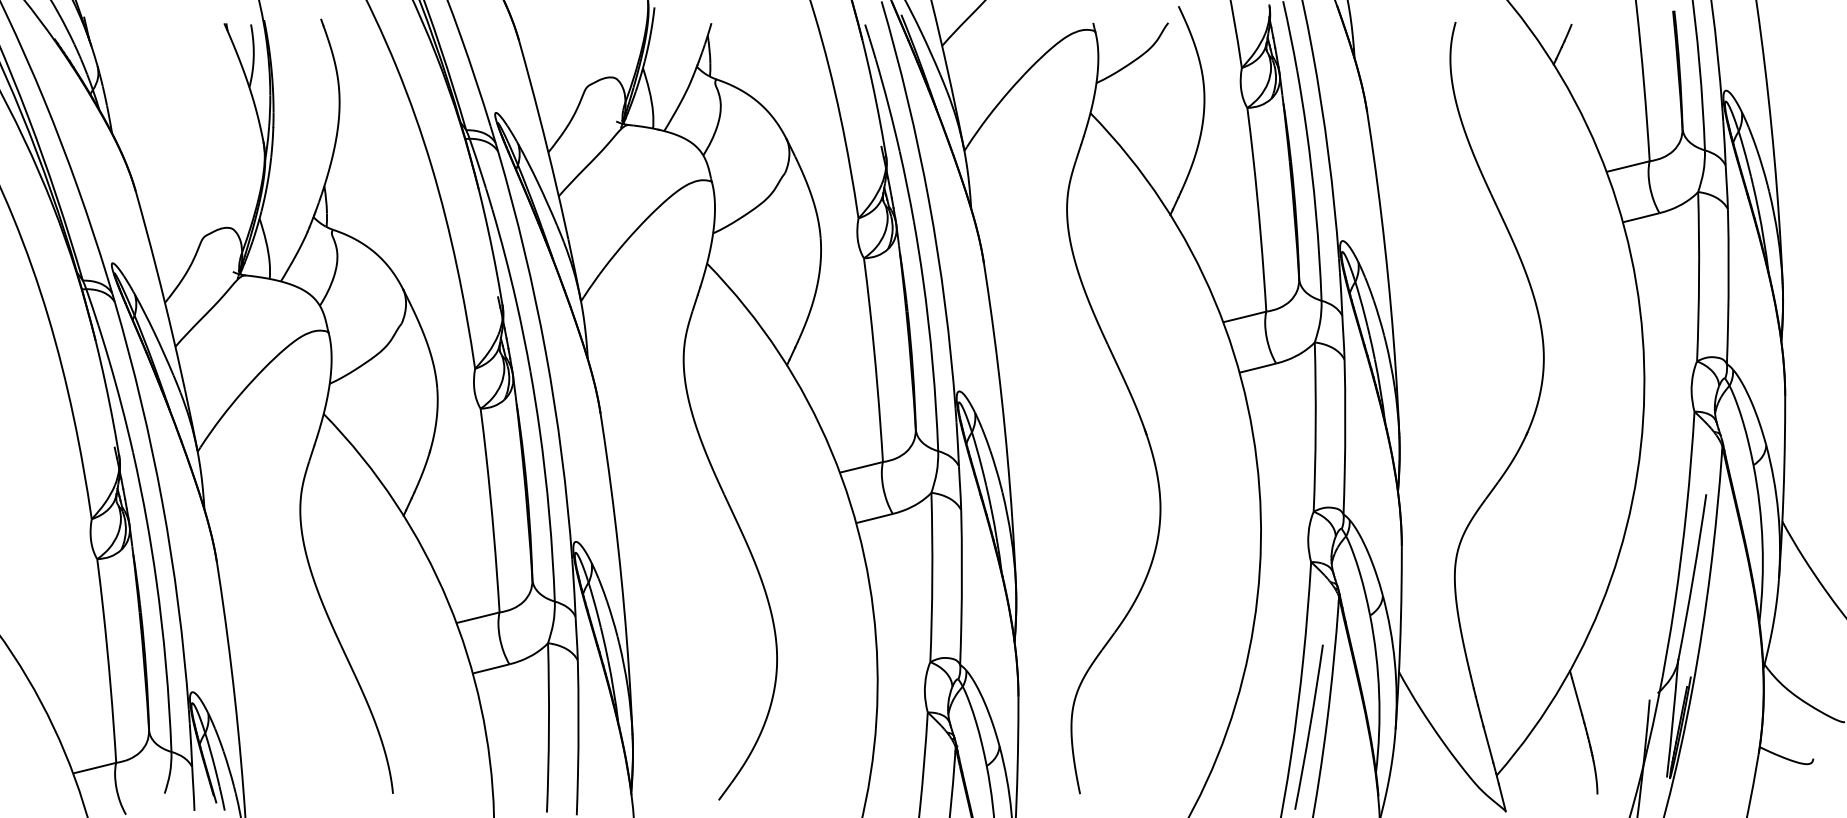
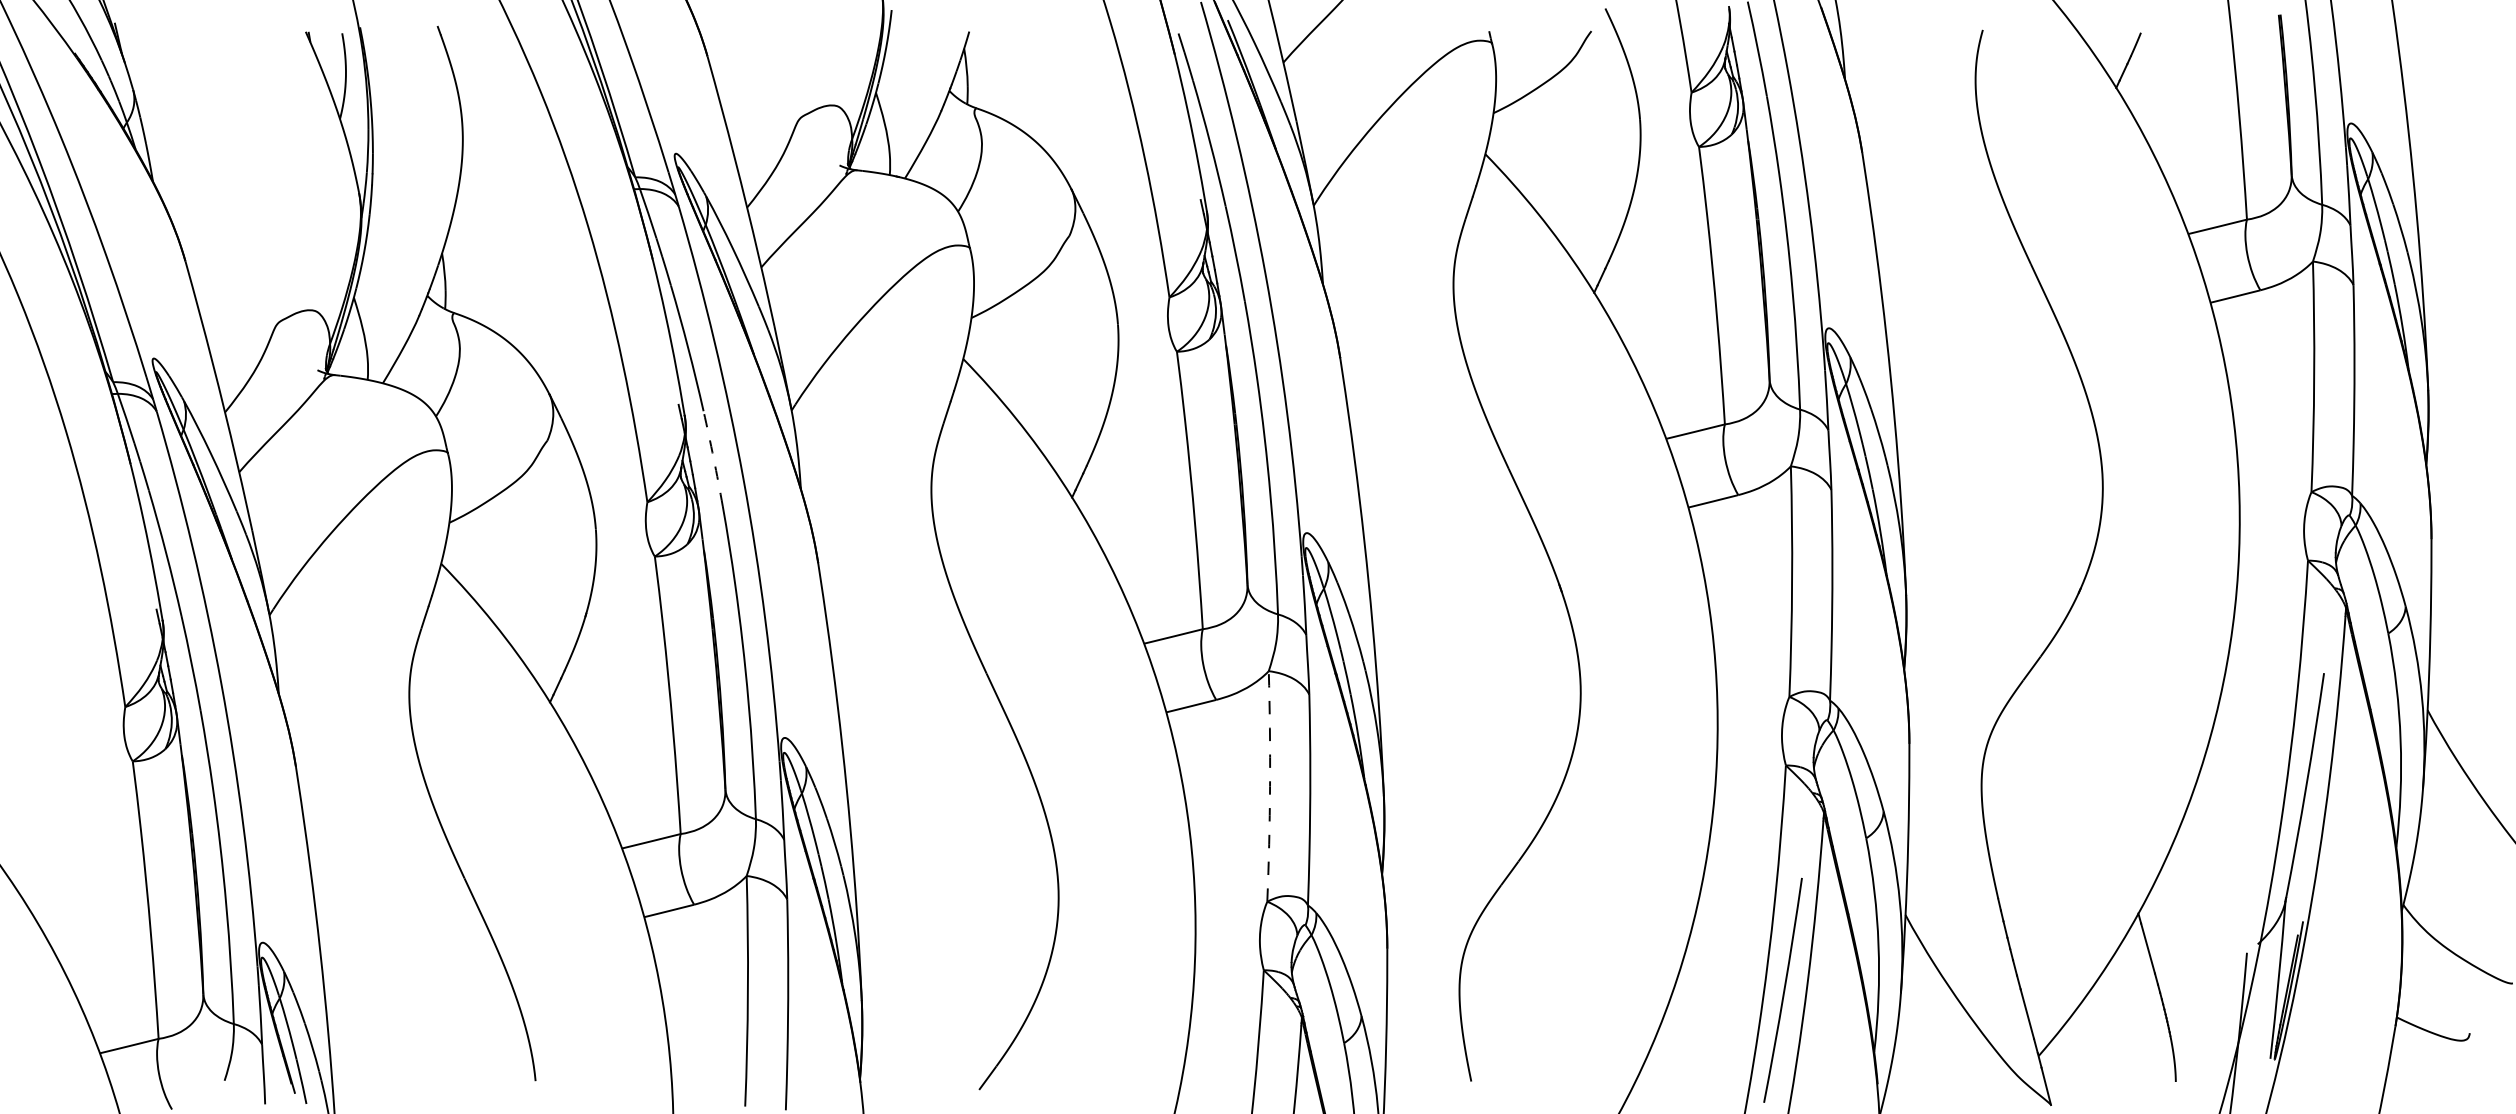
arc: (523, 336) -> (713, 458), solid -> dashed
arc: (932, 577) -> (1270, 786), solid -> dashed

